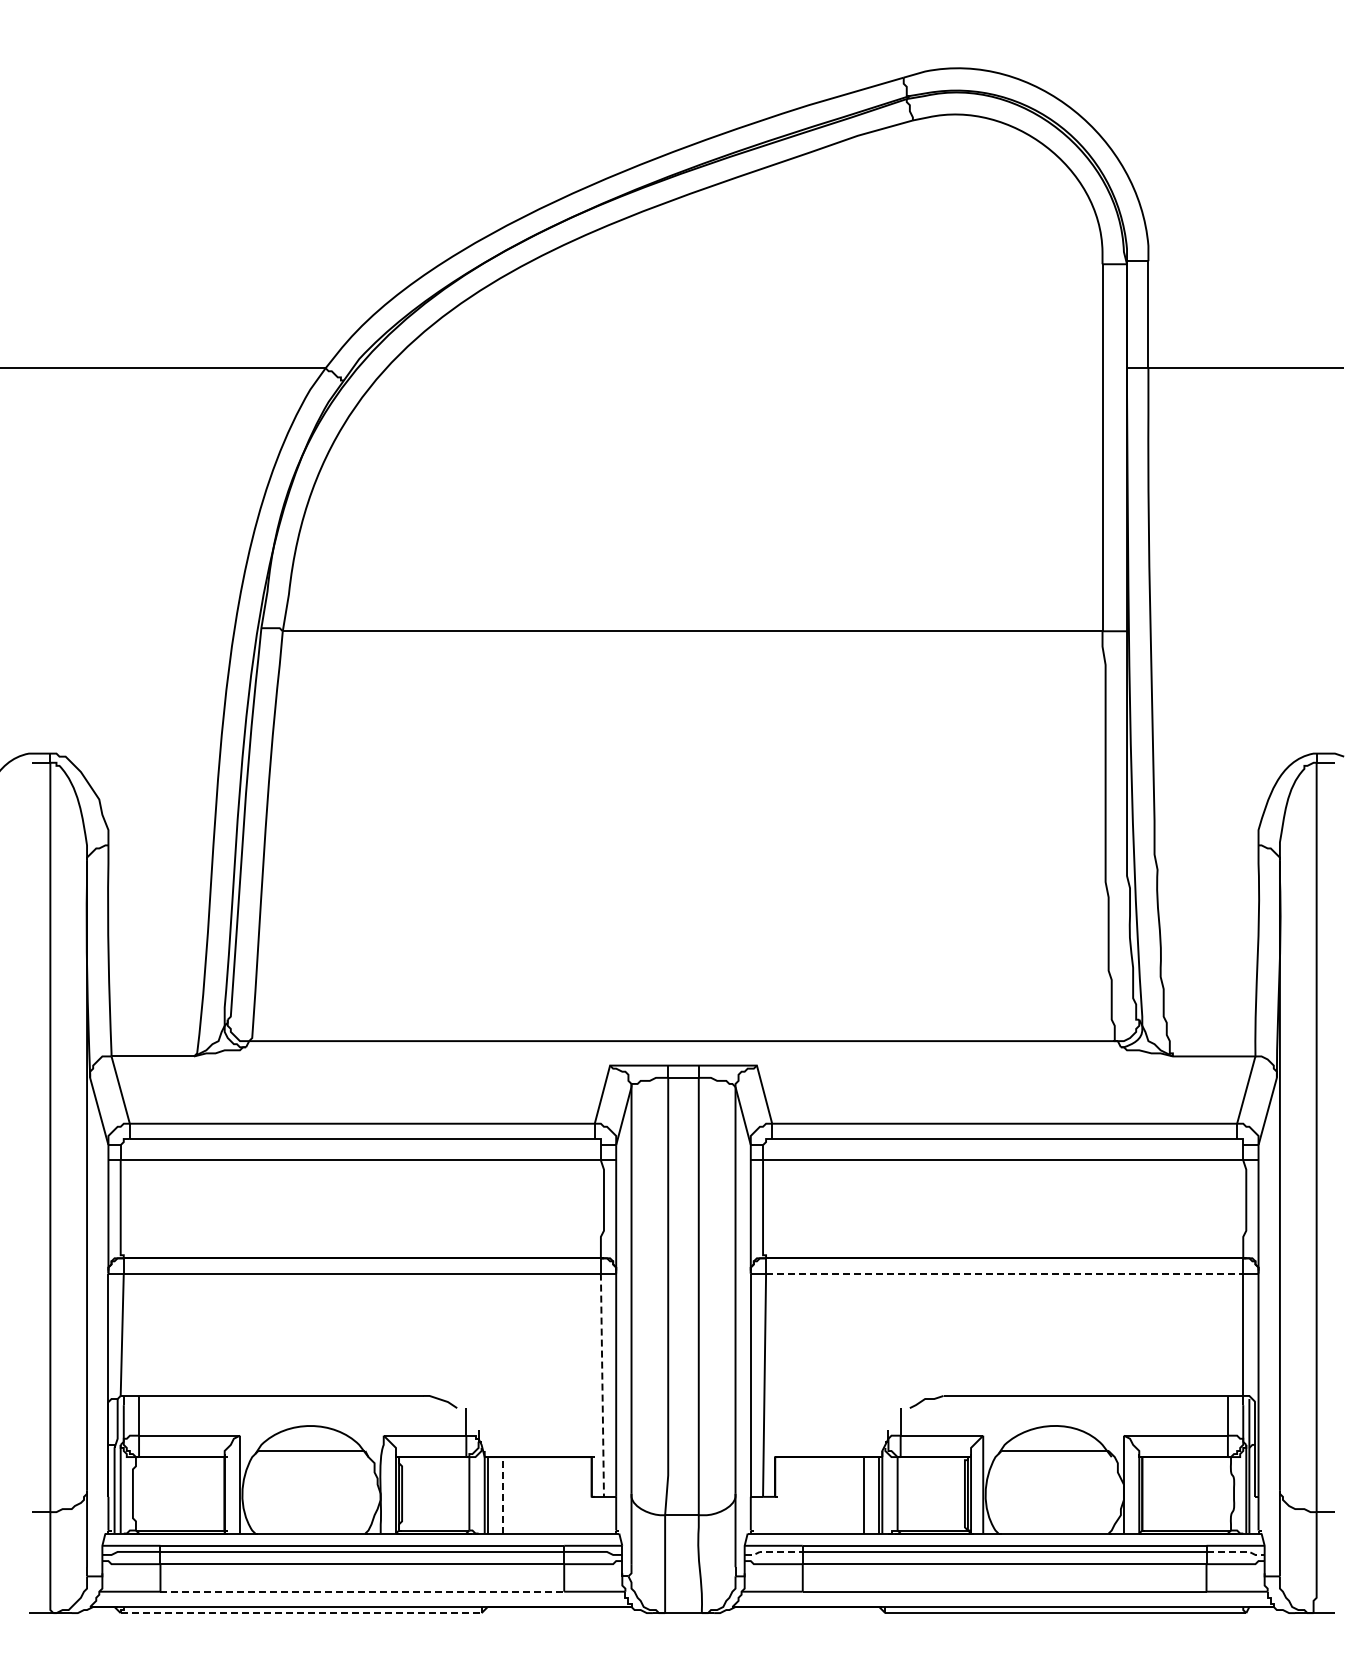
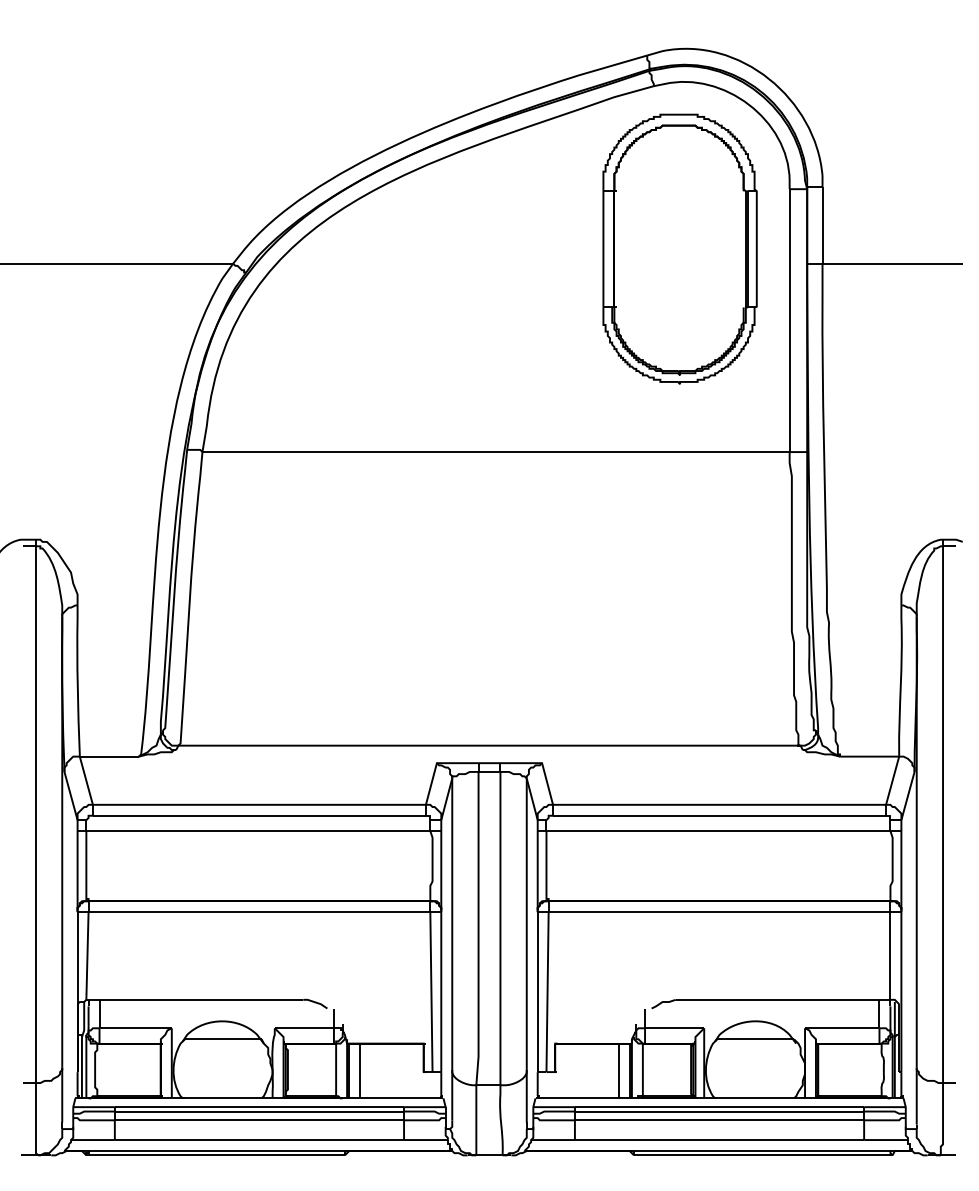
part: (949, 347) -> (680, 248), added
line: (1004, 1273) -> (719, 912), dashed -> solid
line: (602, 1385) -> (431, 992), dashed -> solid
line: (503, 1494) -> (360, 1070), dashed -> solid
line: (771, 1551) -> (552, 1111), dashed -> solid
line: (1237, 1551) -> (886, 1111), dashed -> solid
line: (362, 1591) -> (259, 1139), dashed -> solid
line: (301, 1613) -> (215, 1155), dashed -> solid

